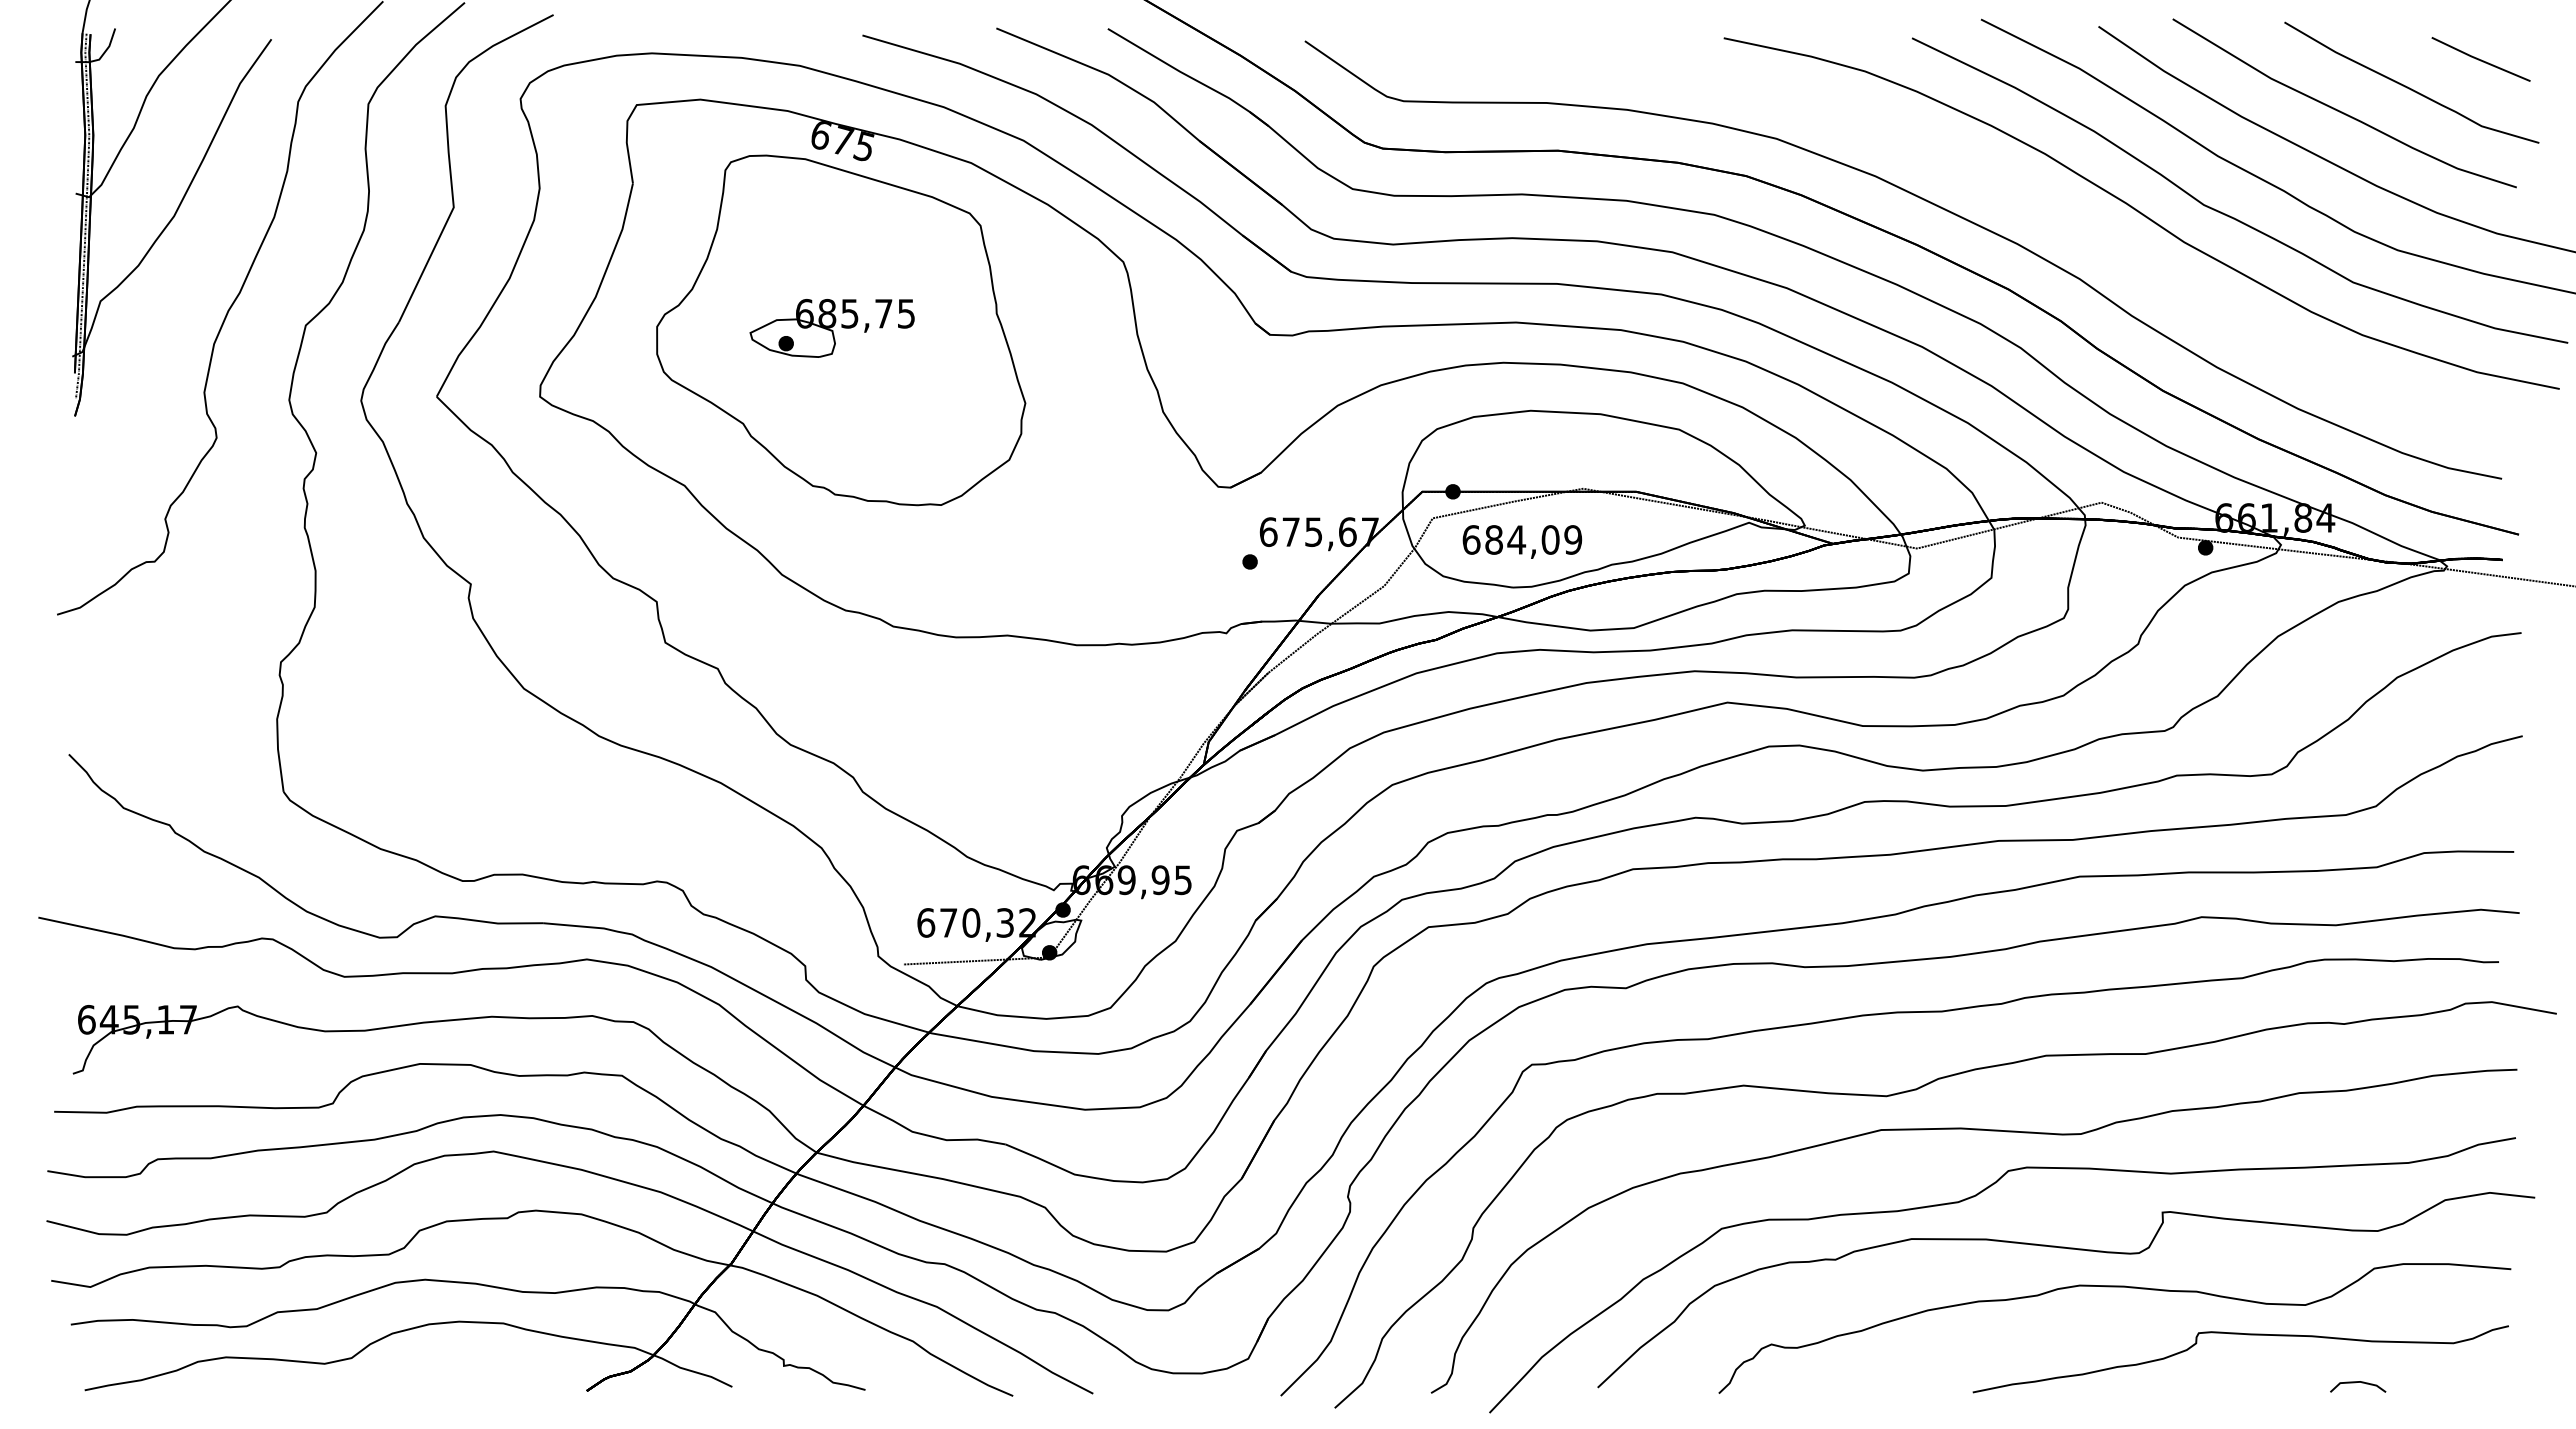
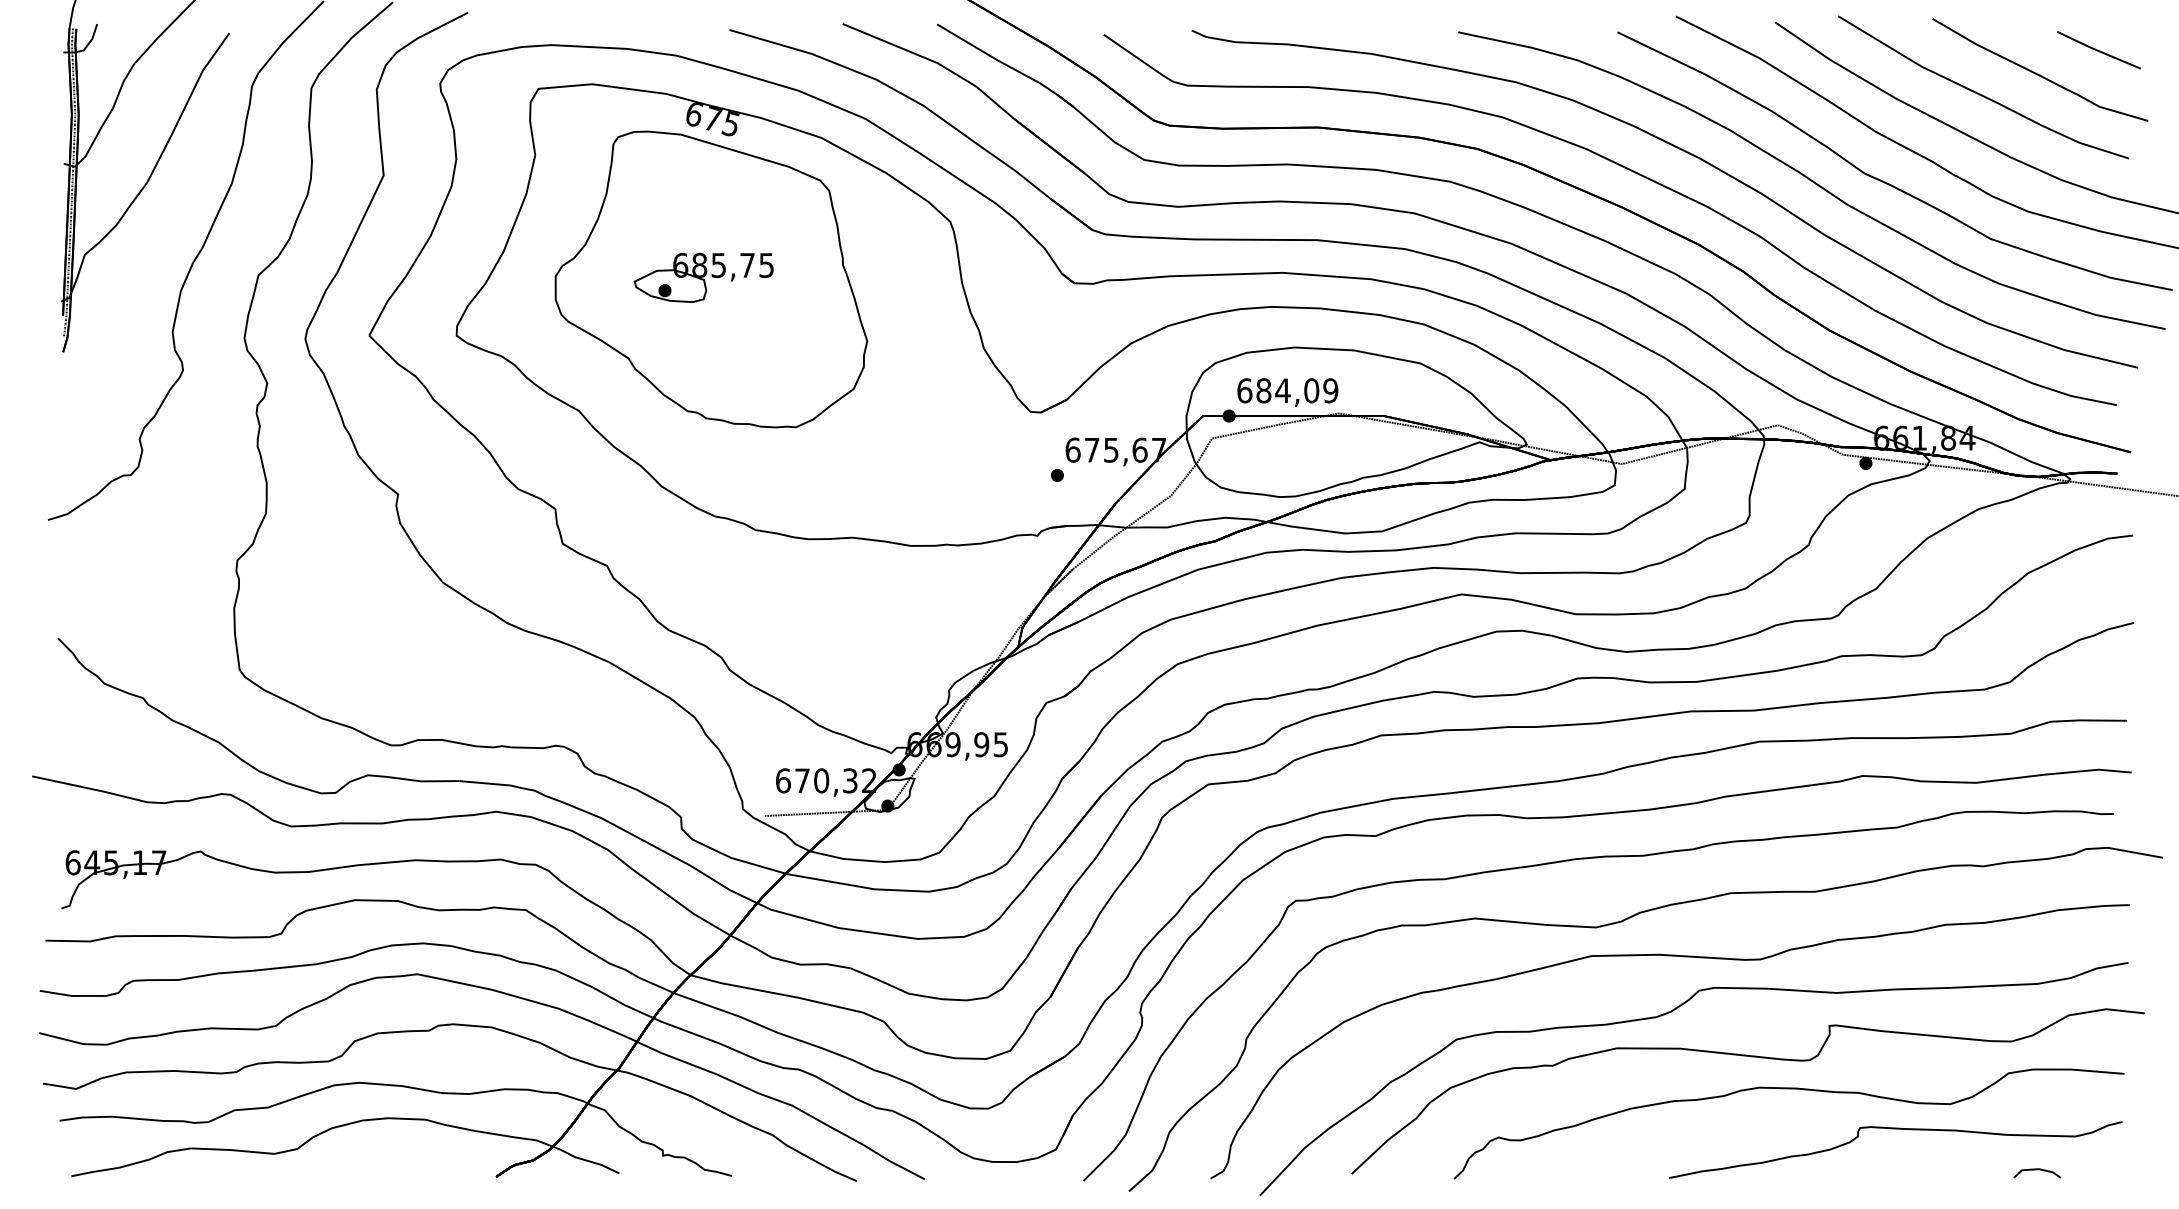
curve: (1992, 180) -> (1685, 152), added
text: (1522, 541) -> (1287, 392), moved
part: (2358, 1386) -> (2037, 1173), moved

